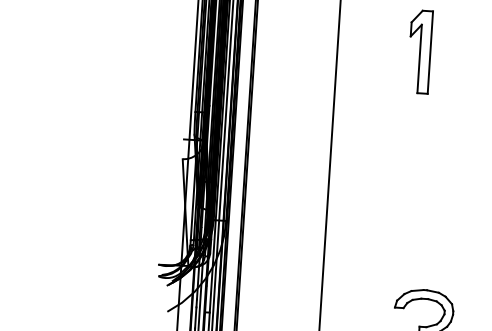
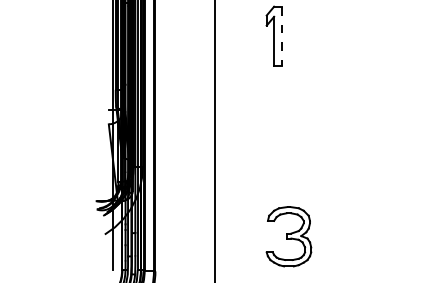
line: (430, 52) -> (281, 36), solid -> dashed

